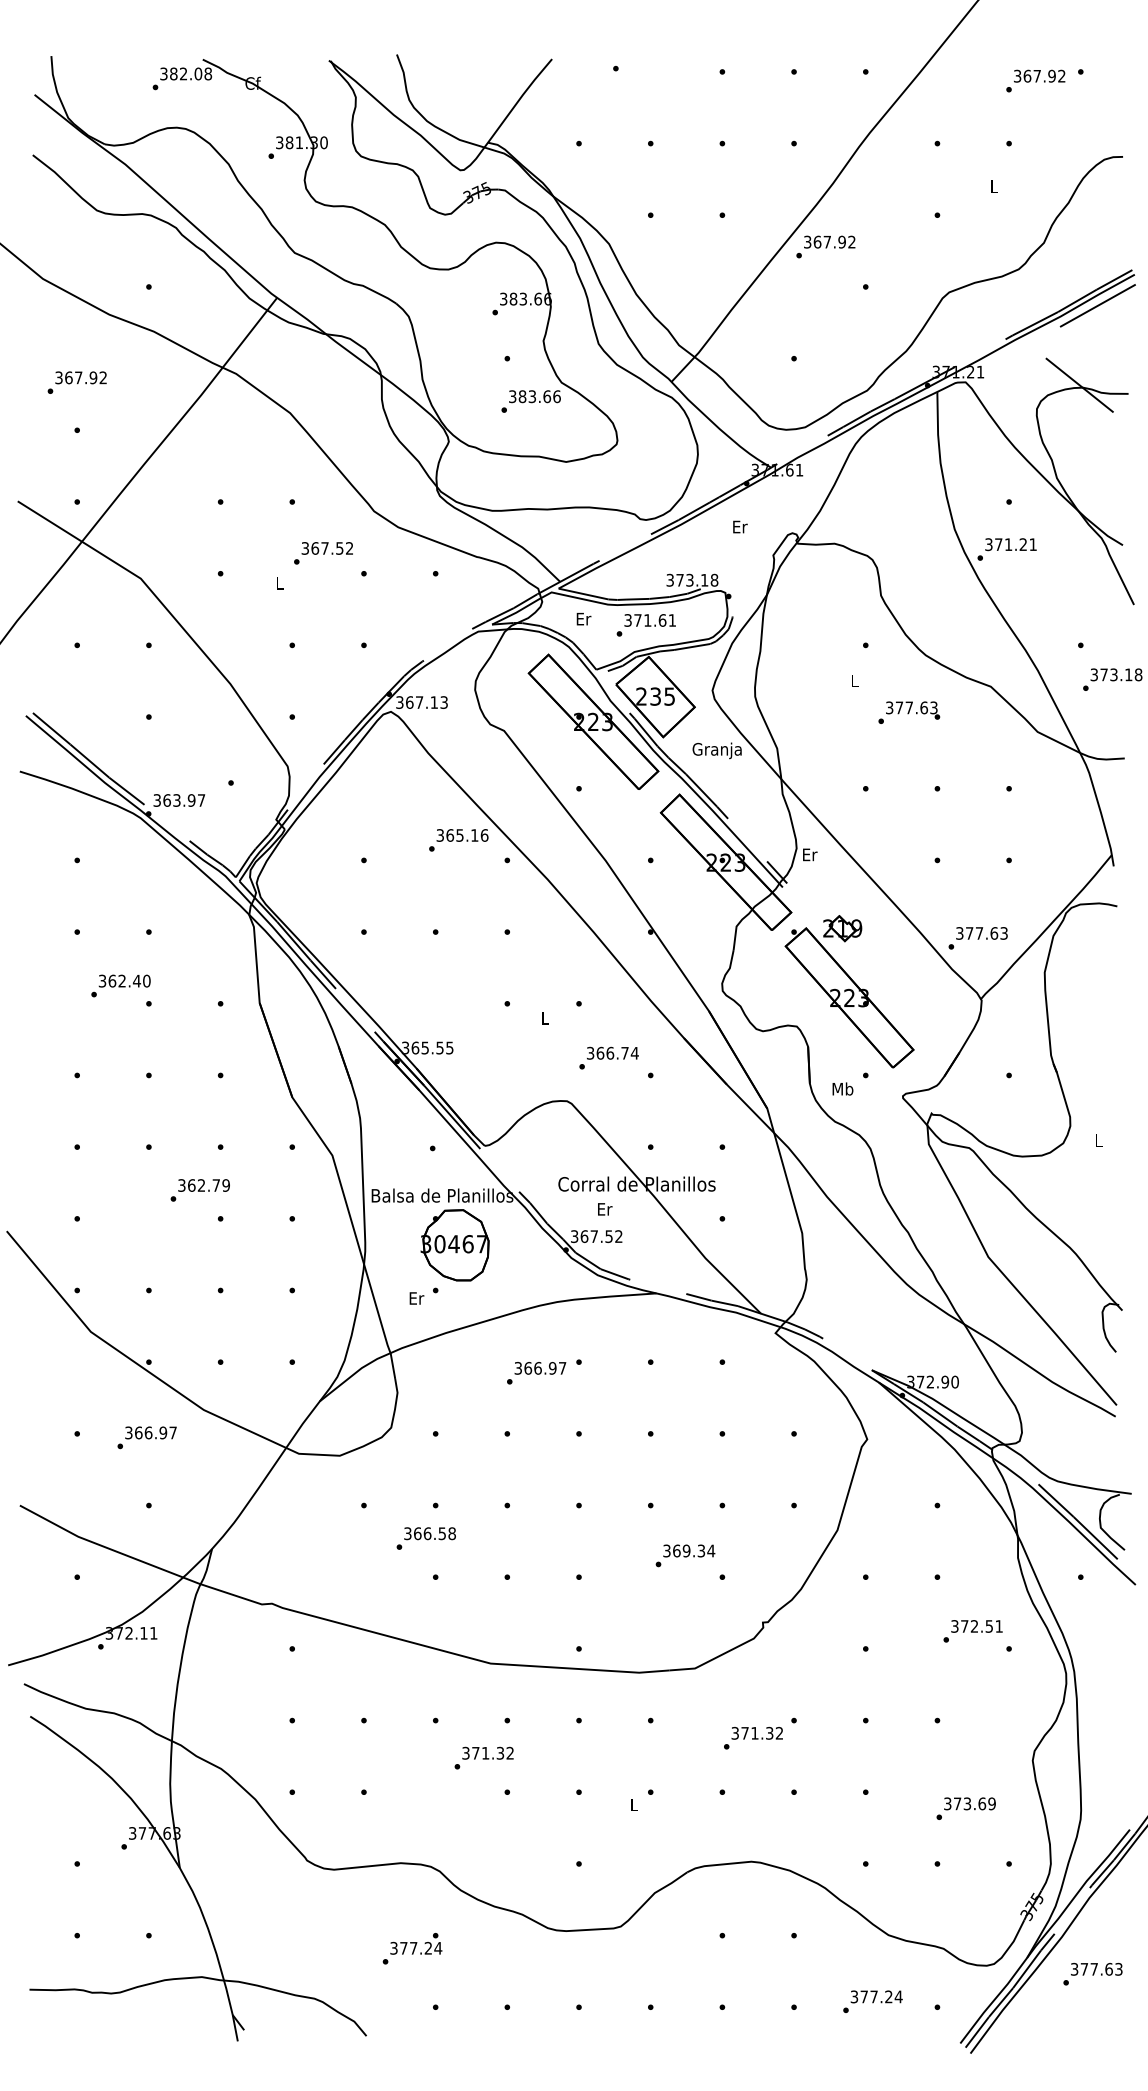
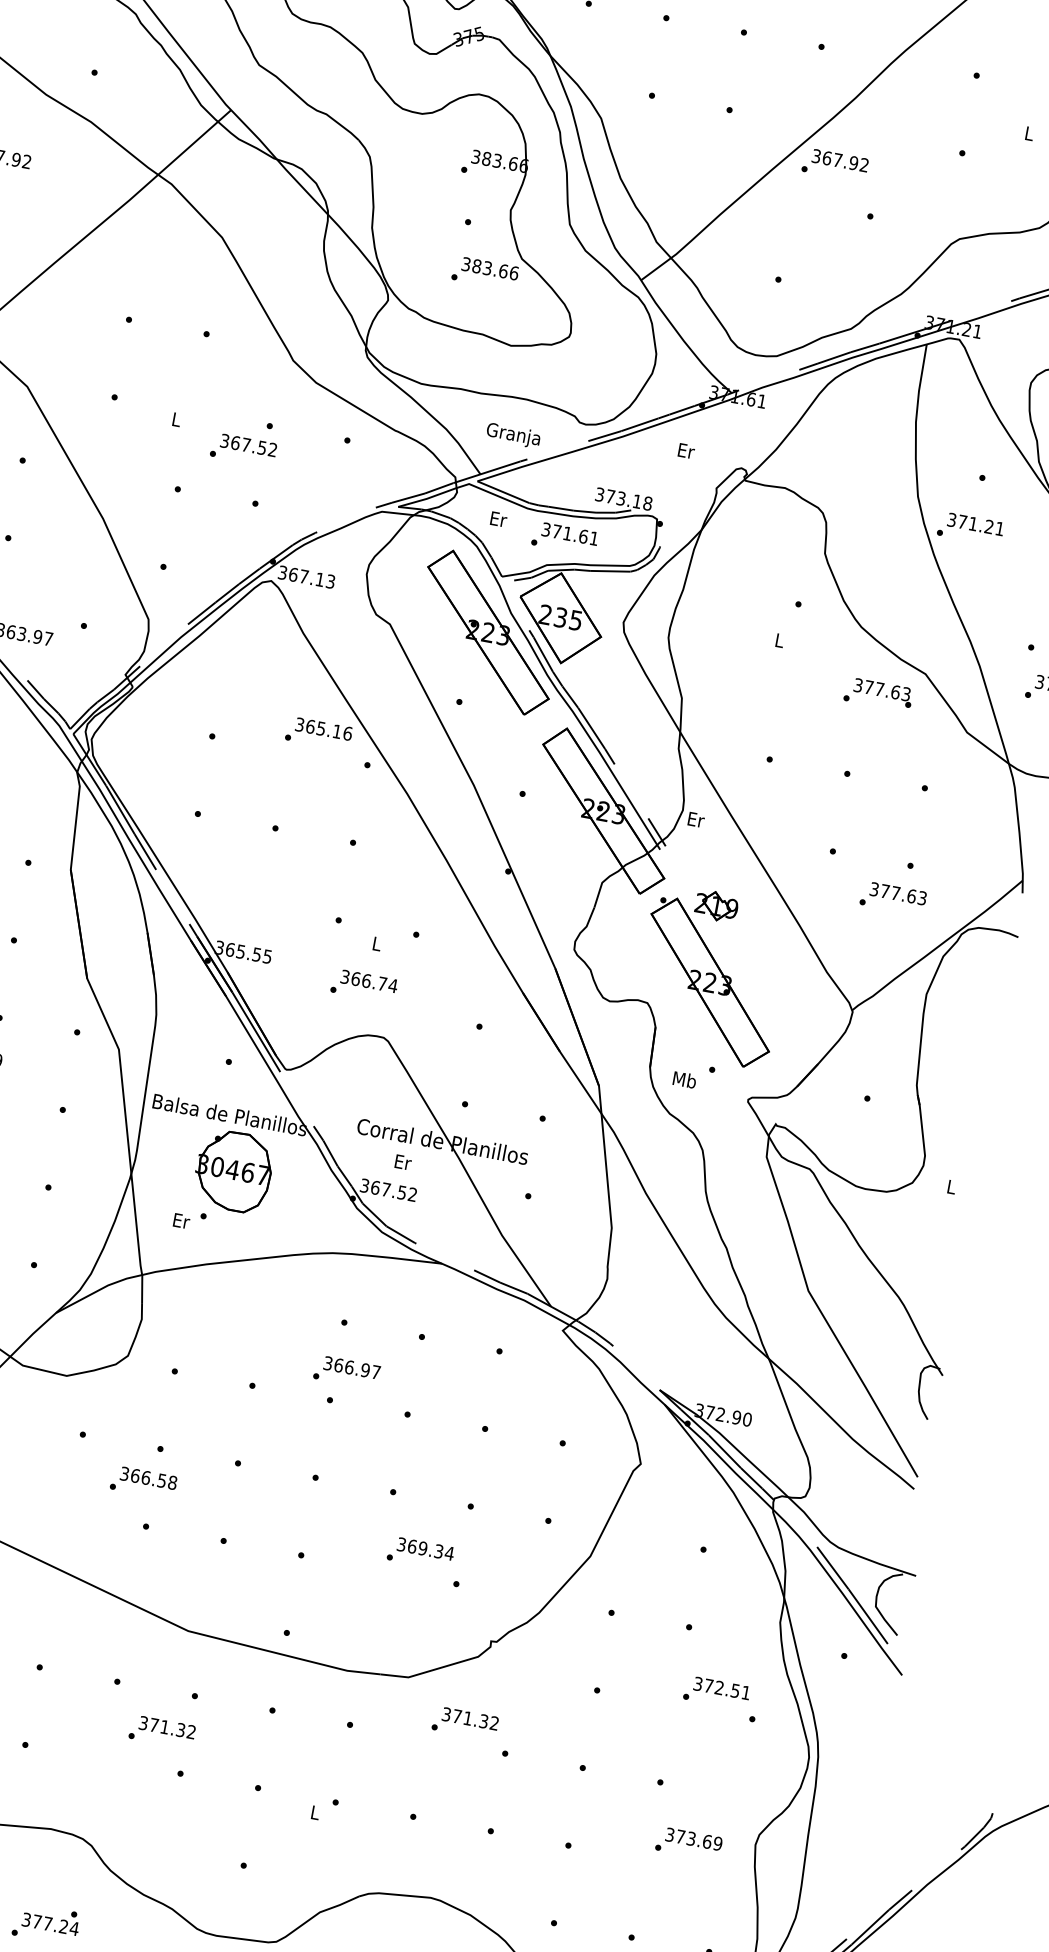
text: (323, 553) -> (243, 450), moved
text: (909, 712) -> (878, 694), moved
text: (716, 750) -> (512, 435), moved
text: (977, 938) -> (892, 898), moved
text: (608, 1057) -> (363, 985), moved
text: (536, 1373) -> (346, 1372), moved
text: (753, 1738) -> (465, 1723), moved
text: (965, 1808) -> (688, 1843), moved

